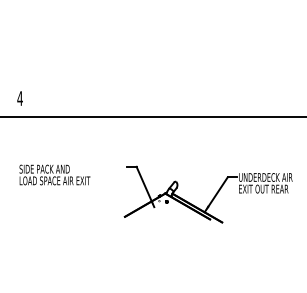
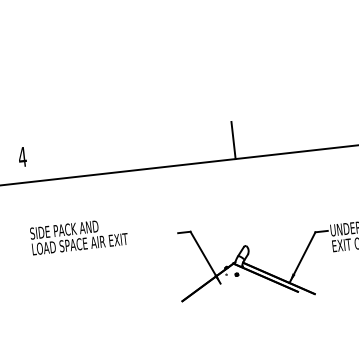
line: (175, 103) -> (233, 140), added
text: (54, 174) -> (78, 235), moved

